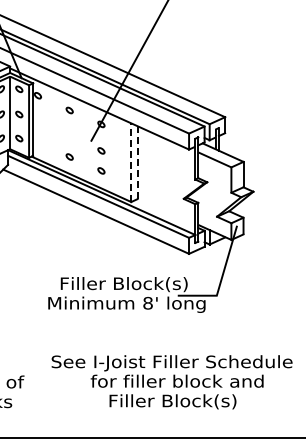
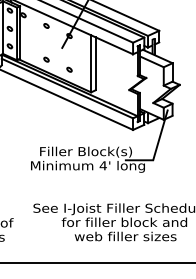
part: (101, 150) -> (69, 54), removed
line: (131, 162) -> (91, 63), dashed -> solid
line: (137, 162) -> (95, 63), dashed -> solid
text: (148, 302) -> (103, 165), 8' -> 4'
text: (178, 401) -> (125, 237), Filler Block(s) -> web filler sizes

